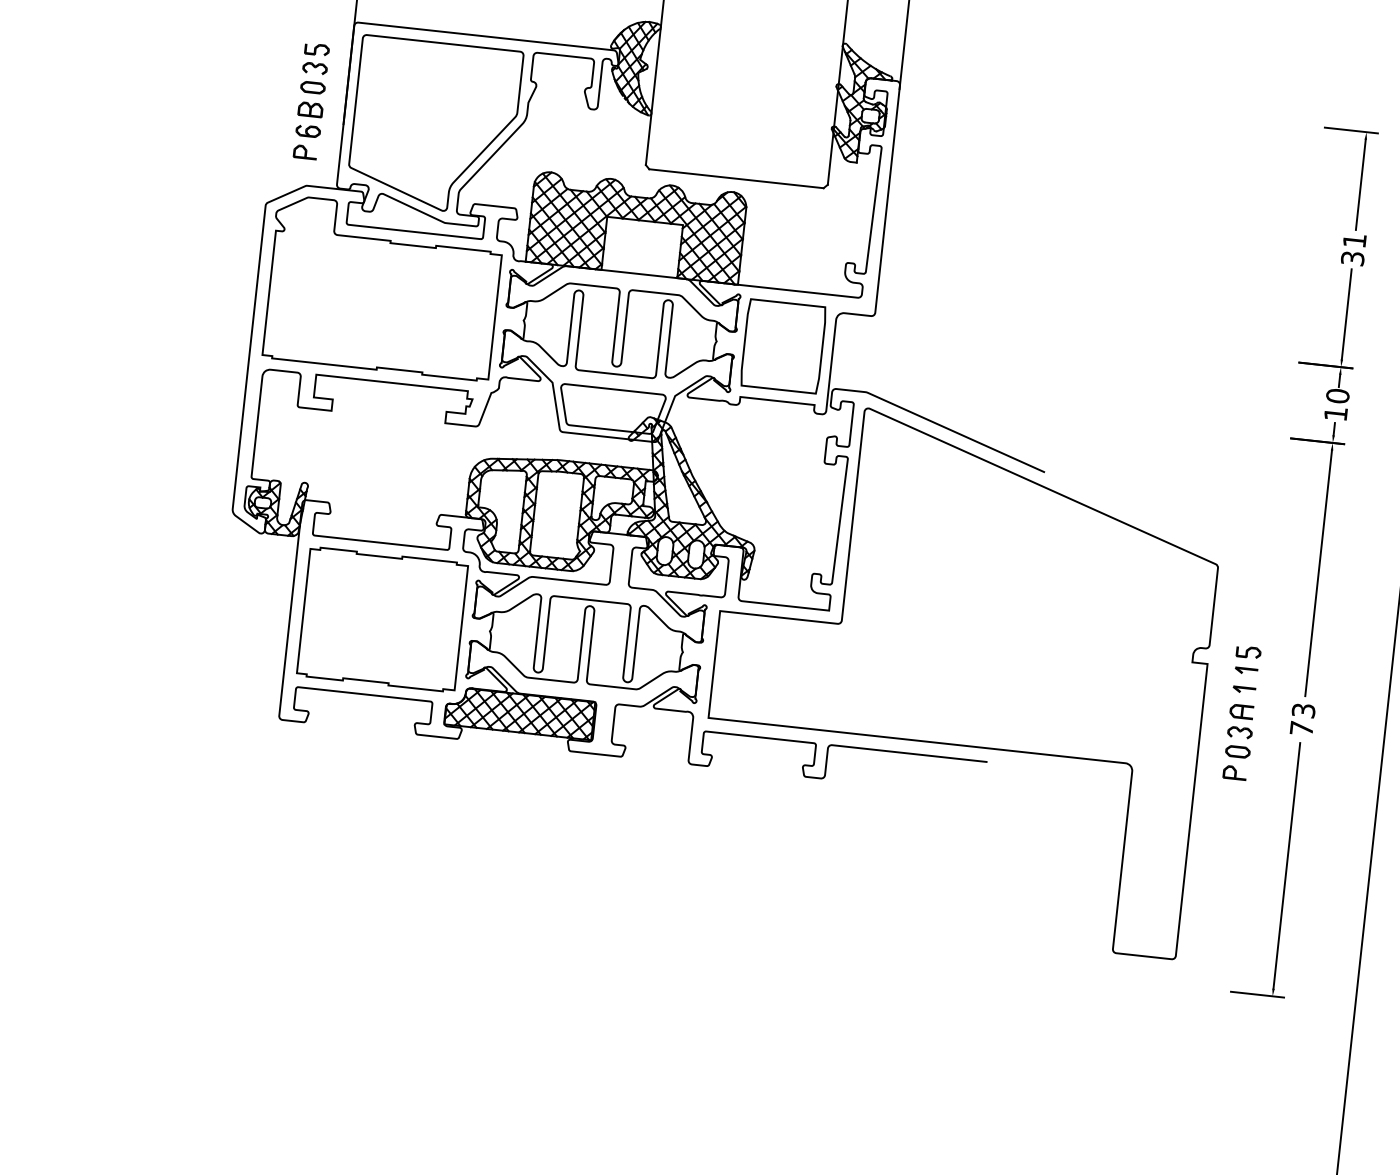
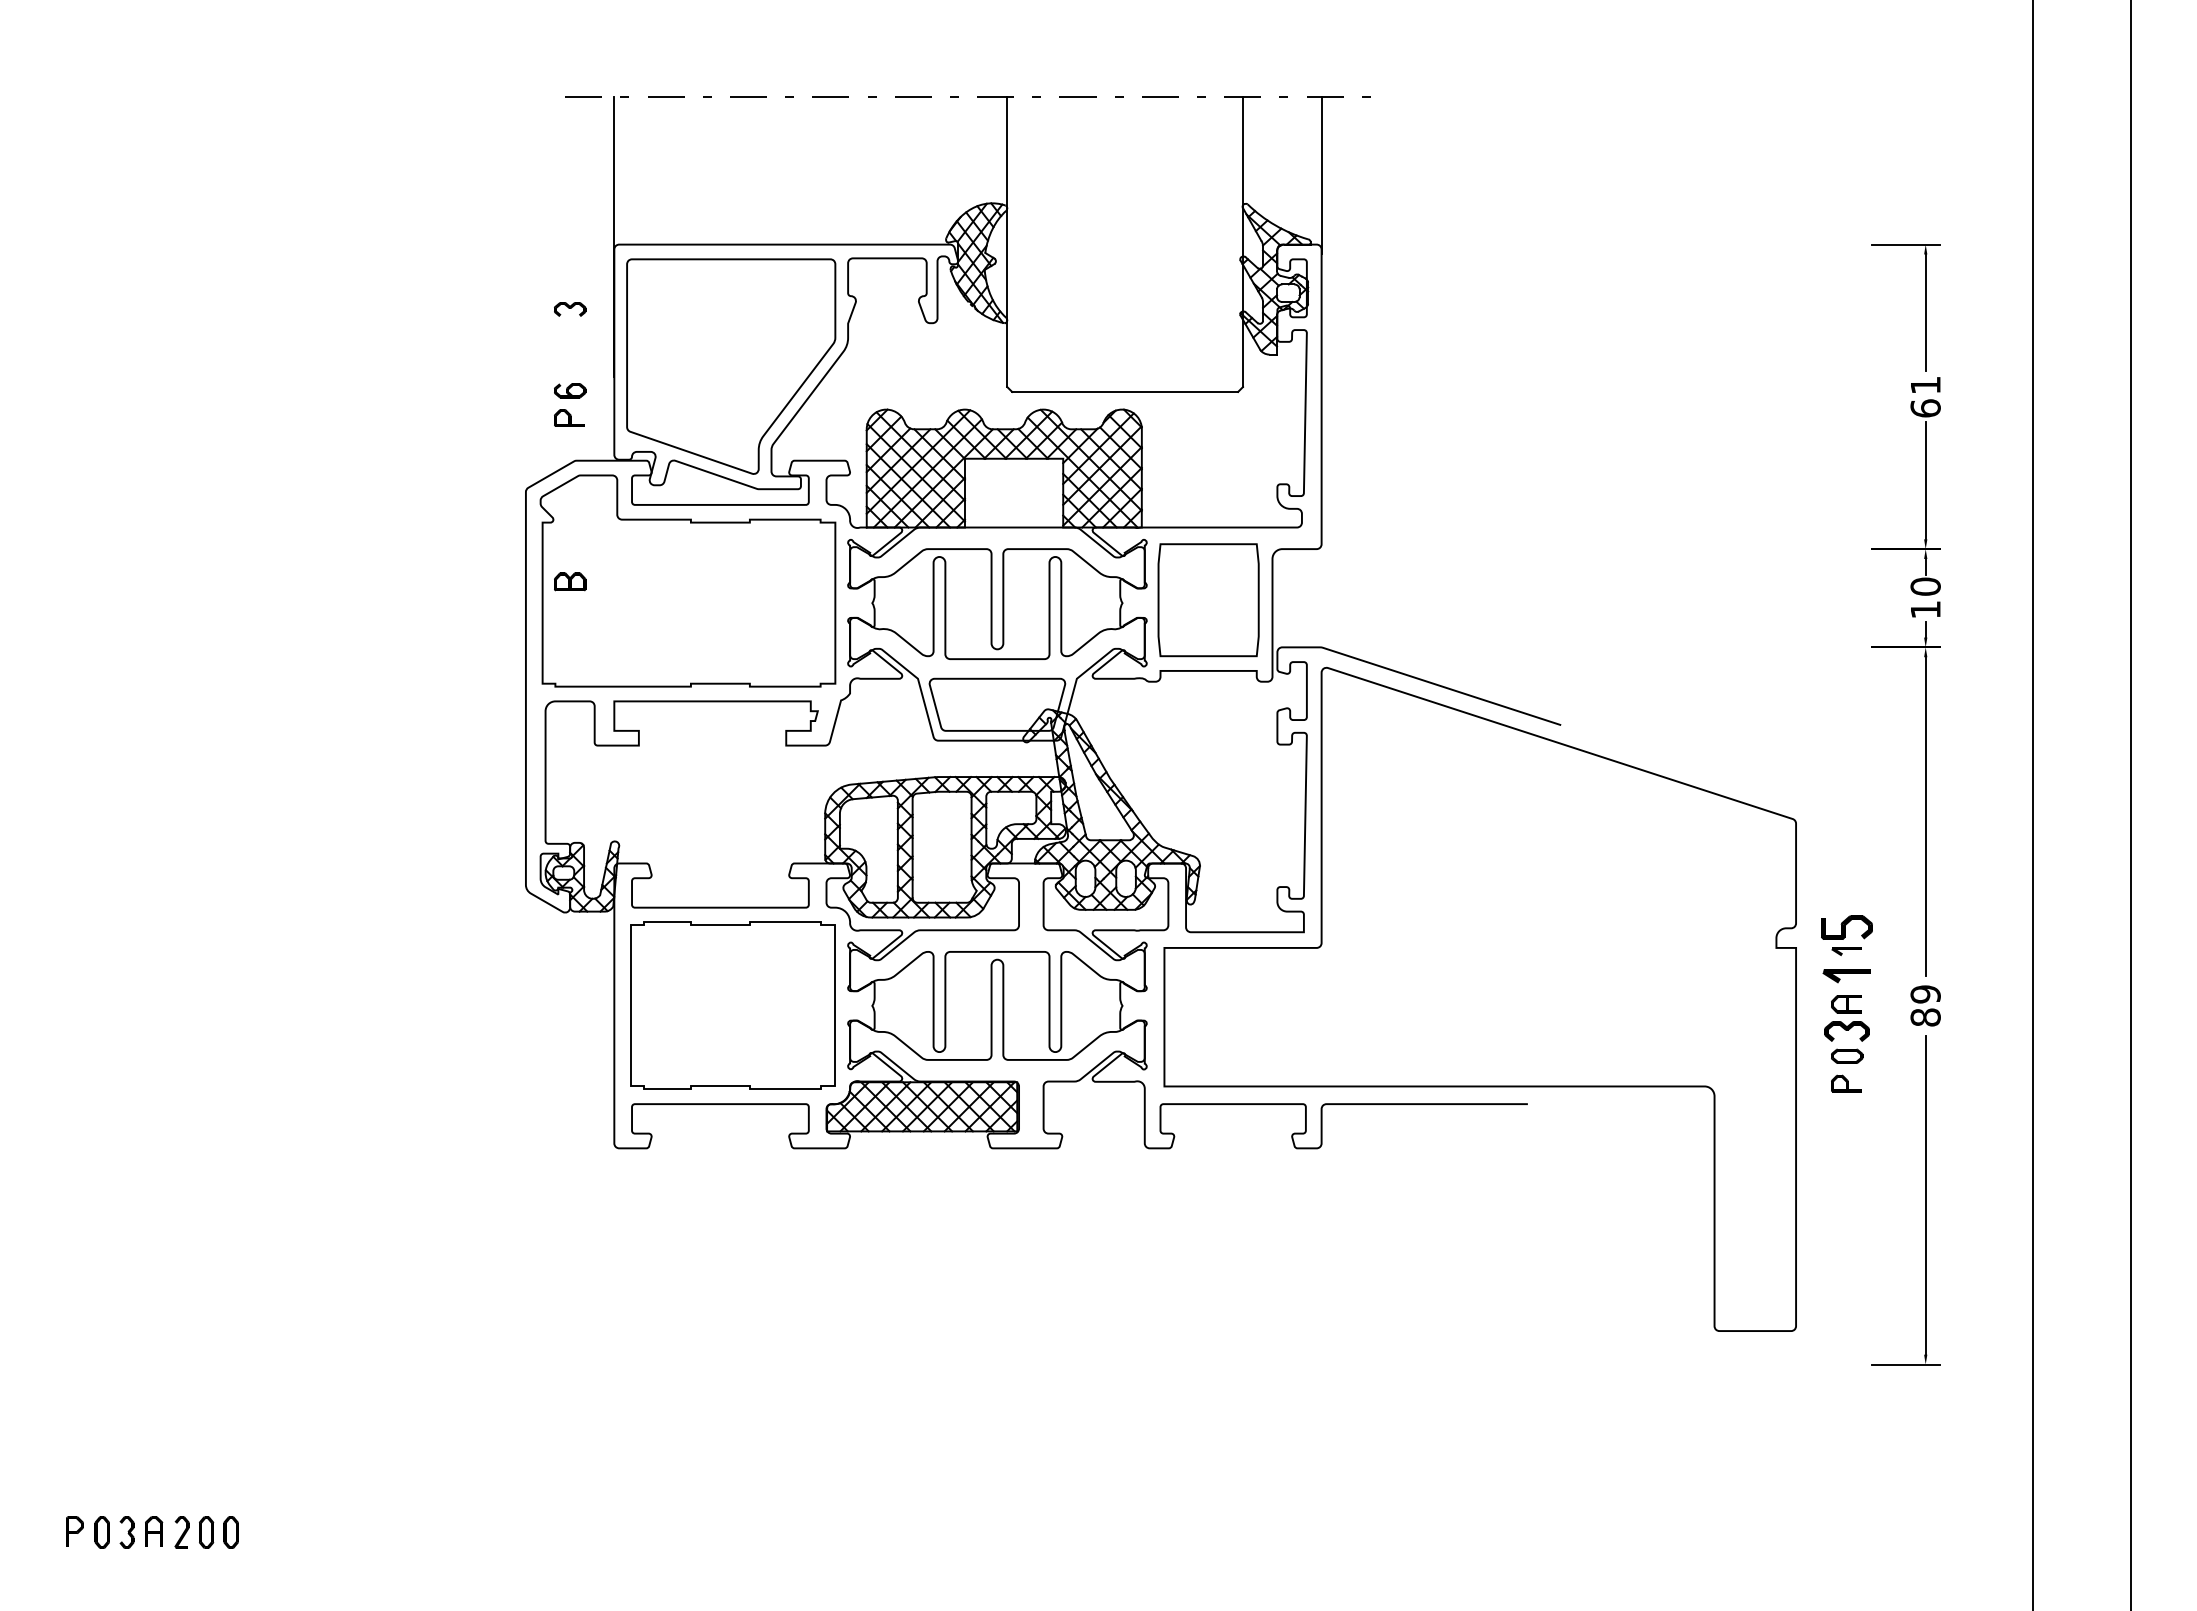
part: (317, 49) -> (570, 284), removed
part: (313, 87) -> (570, 333), removed
part: (310, 109) -> (570, 581), moved
text: (1352, 258) -> (1925, 408), 31 -> 61
part: (1249, 651) -> (1847, 926), size x1.6
part: (1244, 690) -> (1846, 976), size x1.6
text: (1302, 719) -> (1925, 1005), 73 -> 89
part: (1240, 732) -> (1847, 1031), size x1.4

